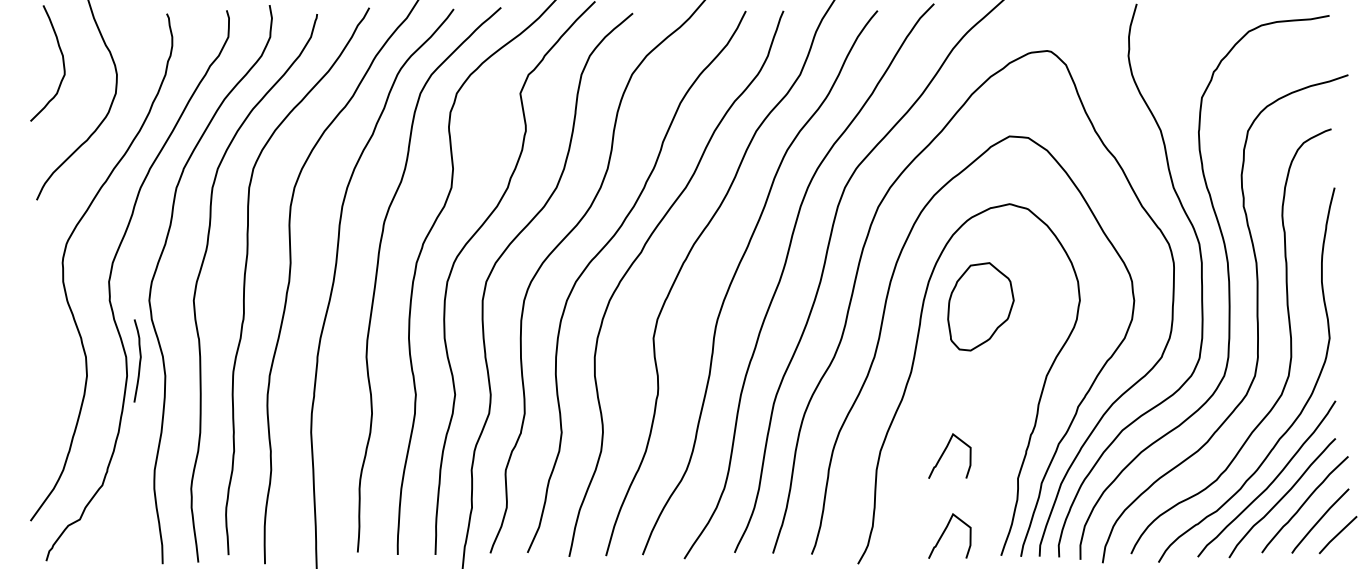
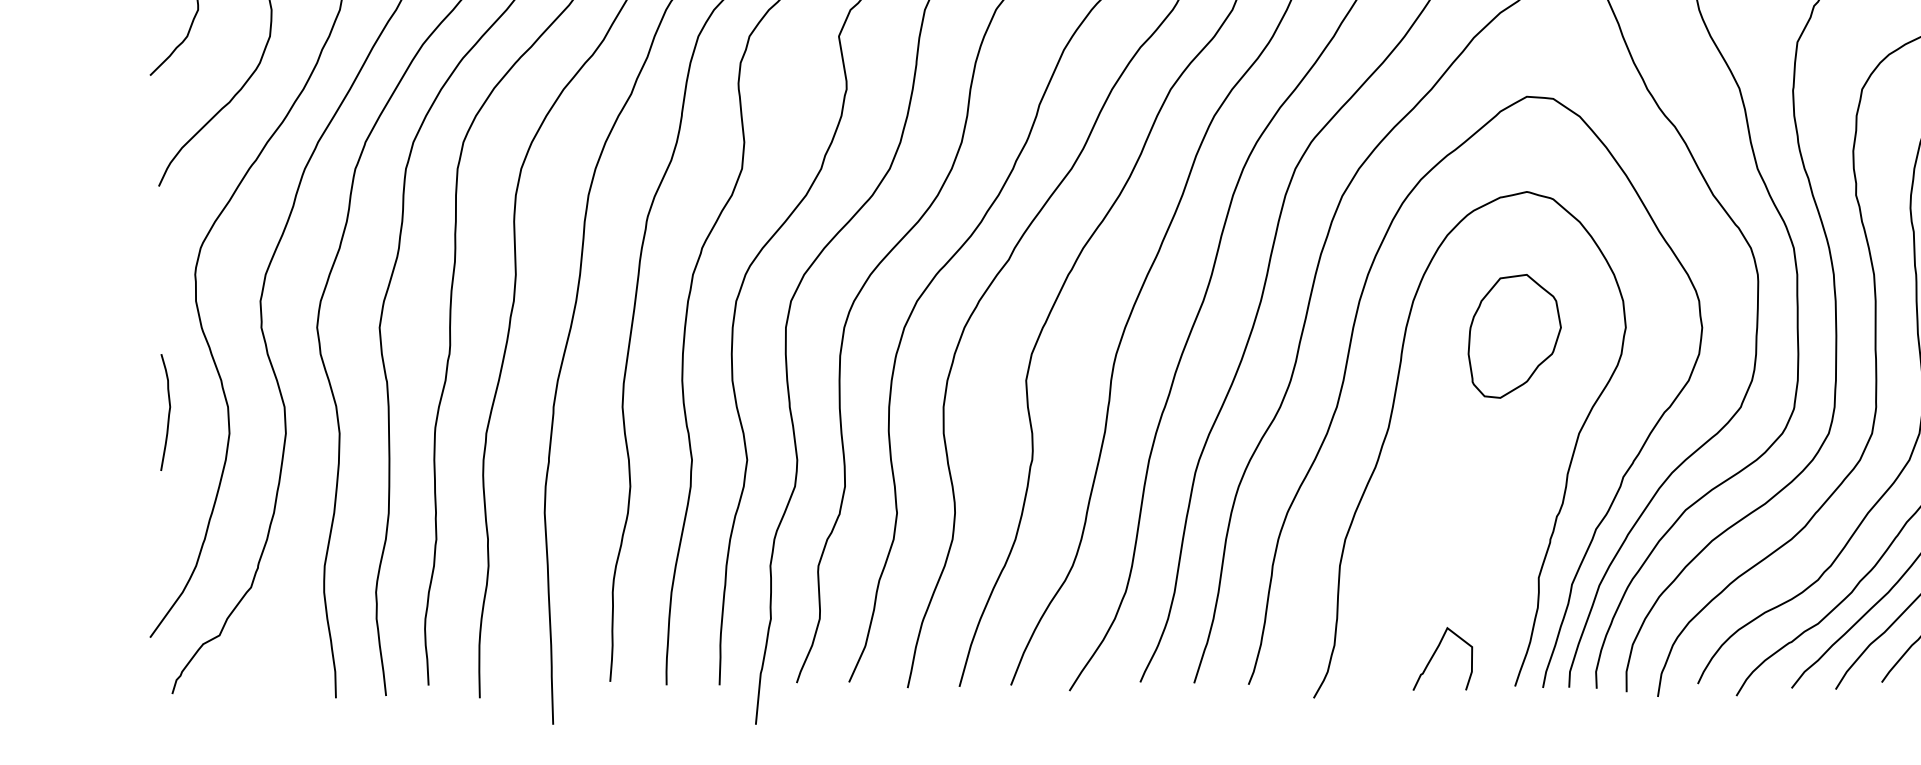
part: (980, 306) -> (1514, 335), moved
curve: (139, 360) -> (168, 411), moved
curve: (944, 453) -> (1435, 542), removed

